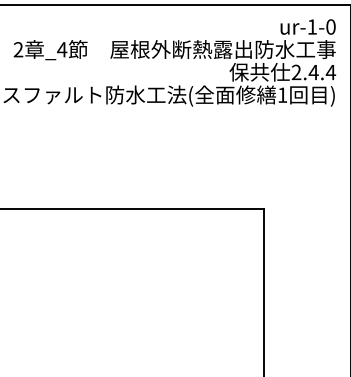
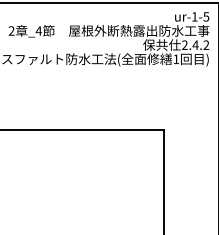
text: (331, 26) -> (206, 16), ur-1-0 -> ur-1-5
text: (331, 71) -> (206, 44), 2.4.4 -> 2.4.2

